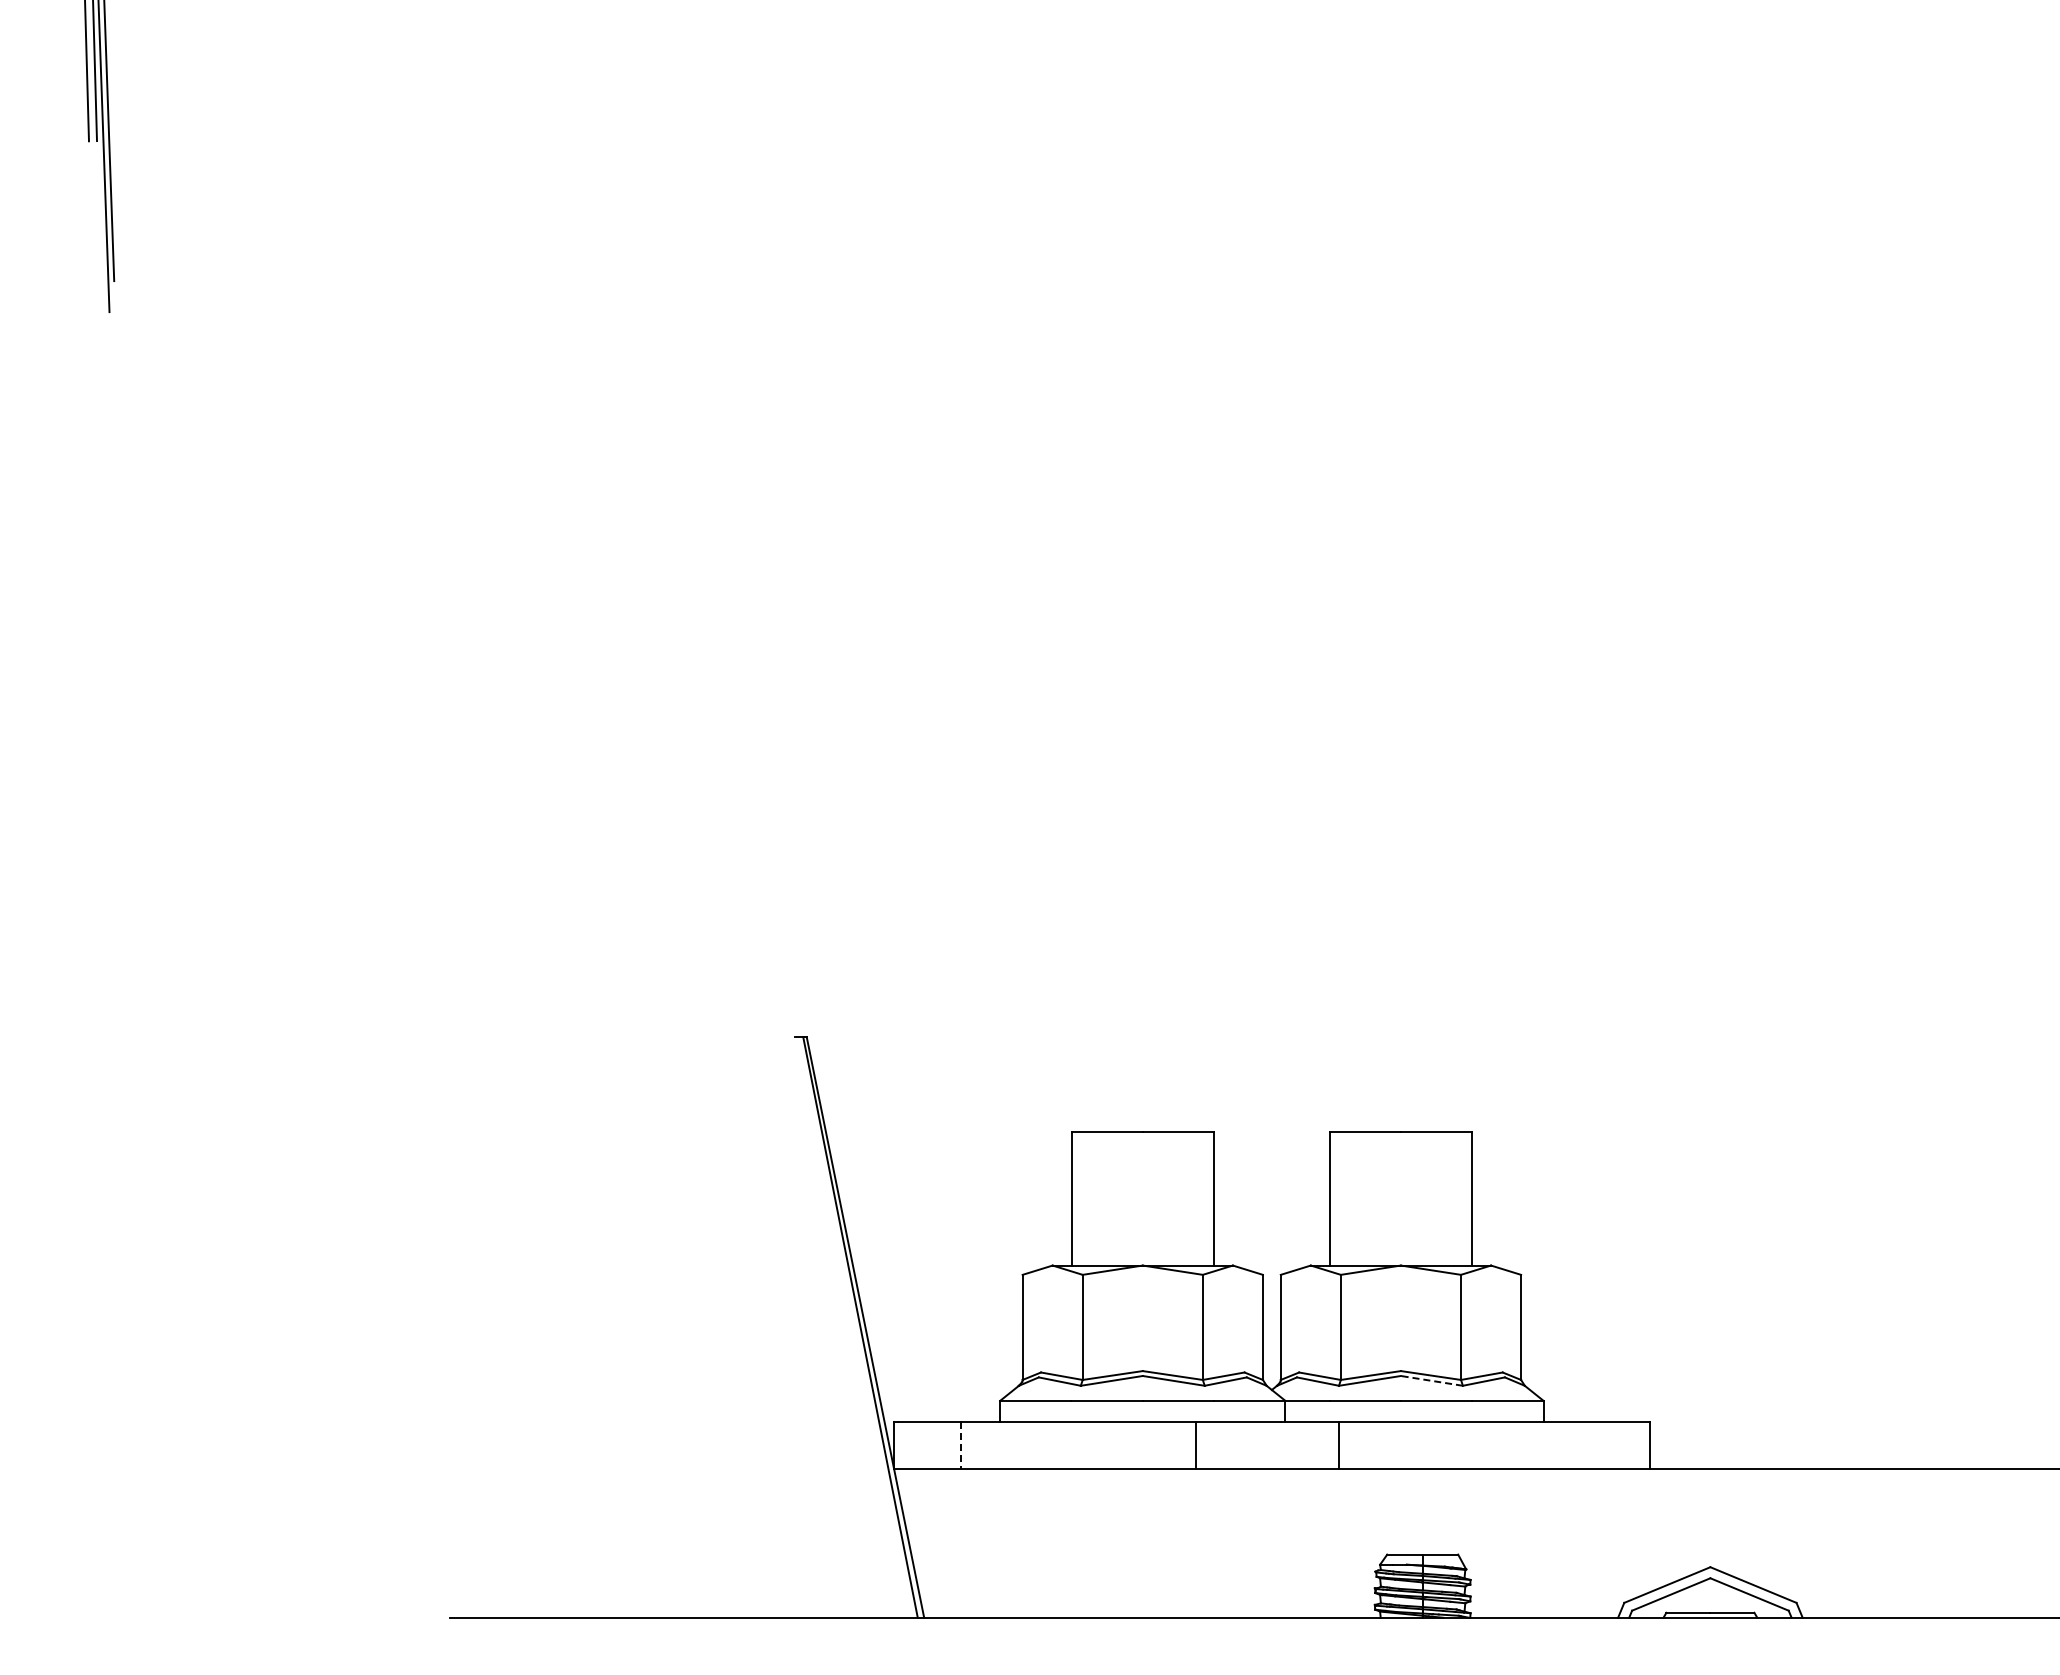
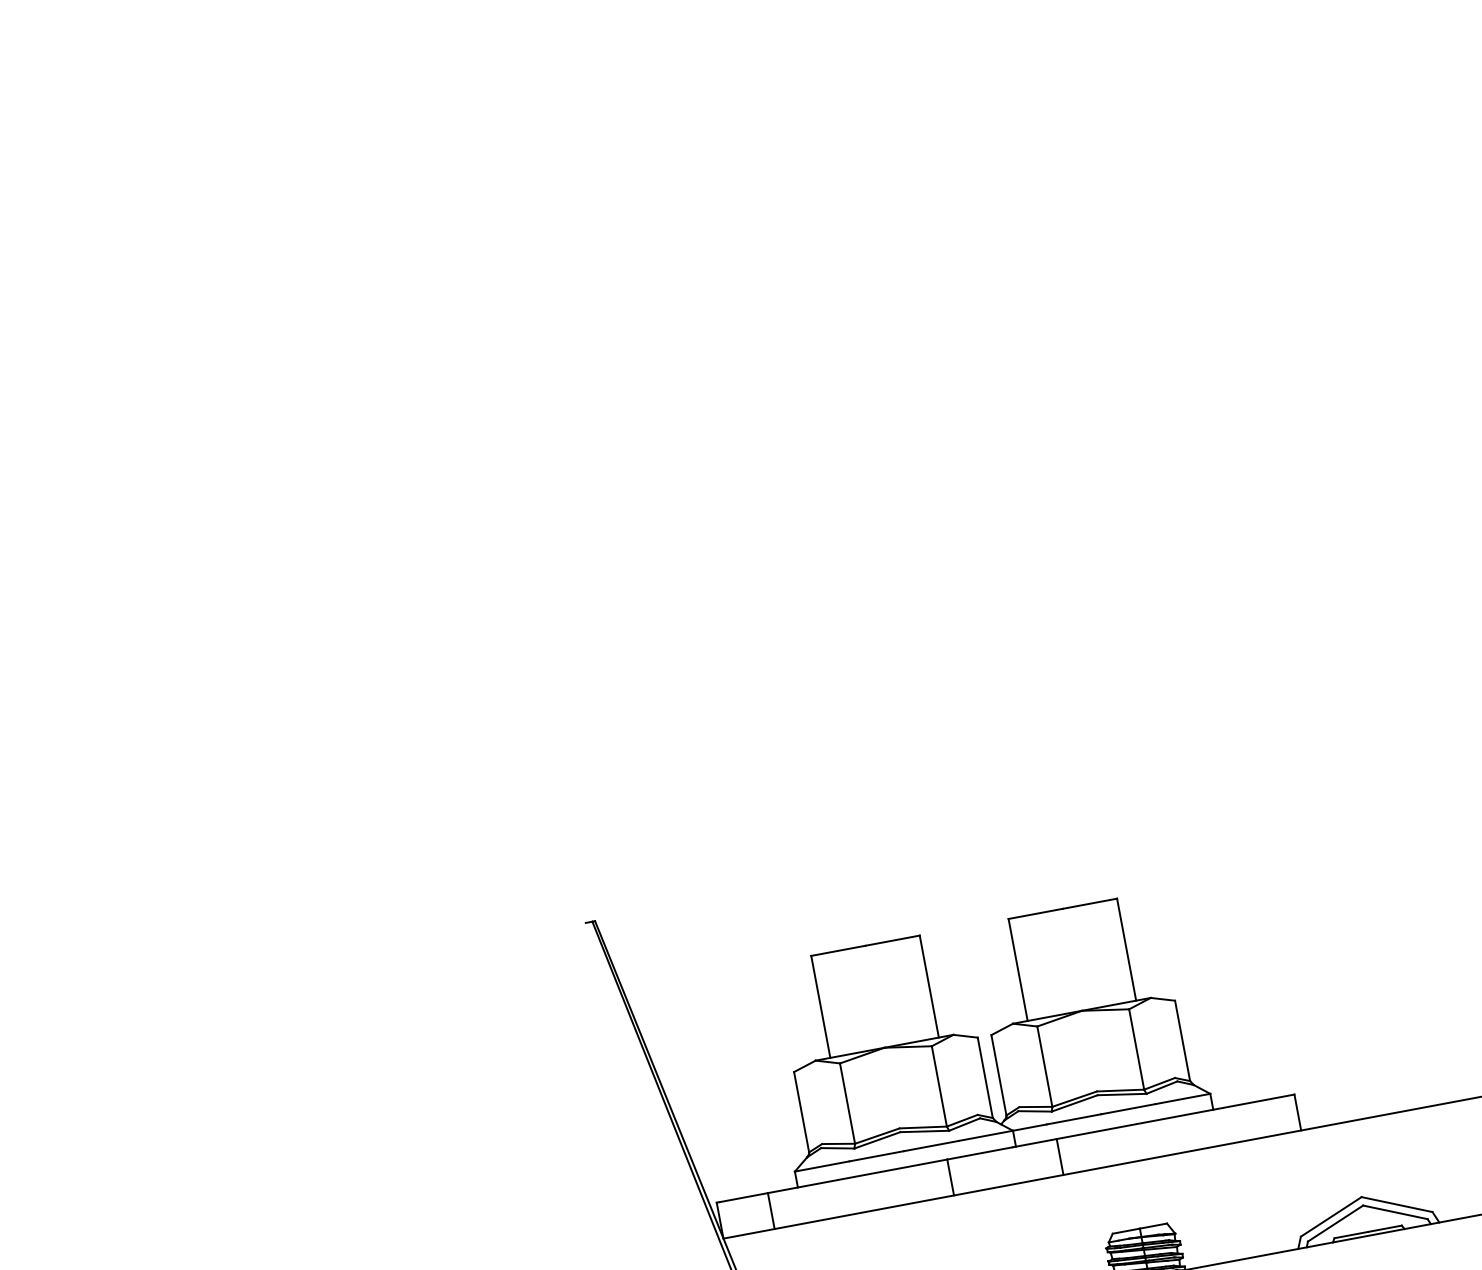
line: (1431, 1380) -> (1121, 1094), dashed -> solid
line: (960, 1445) -> (771, 1211), dashed -> solid

